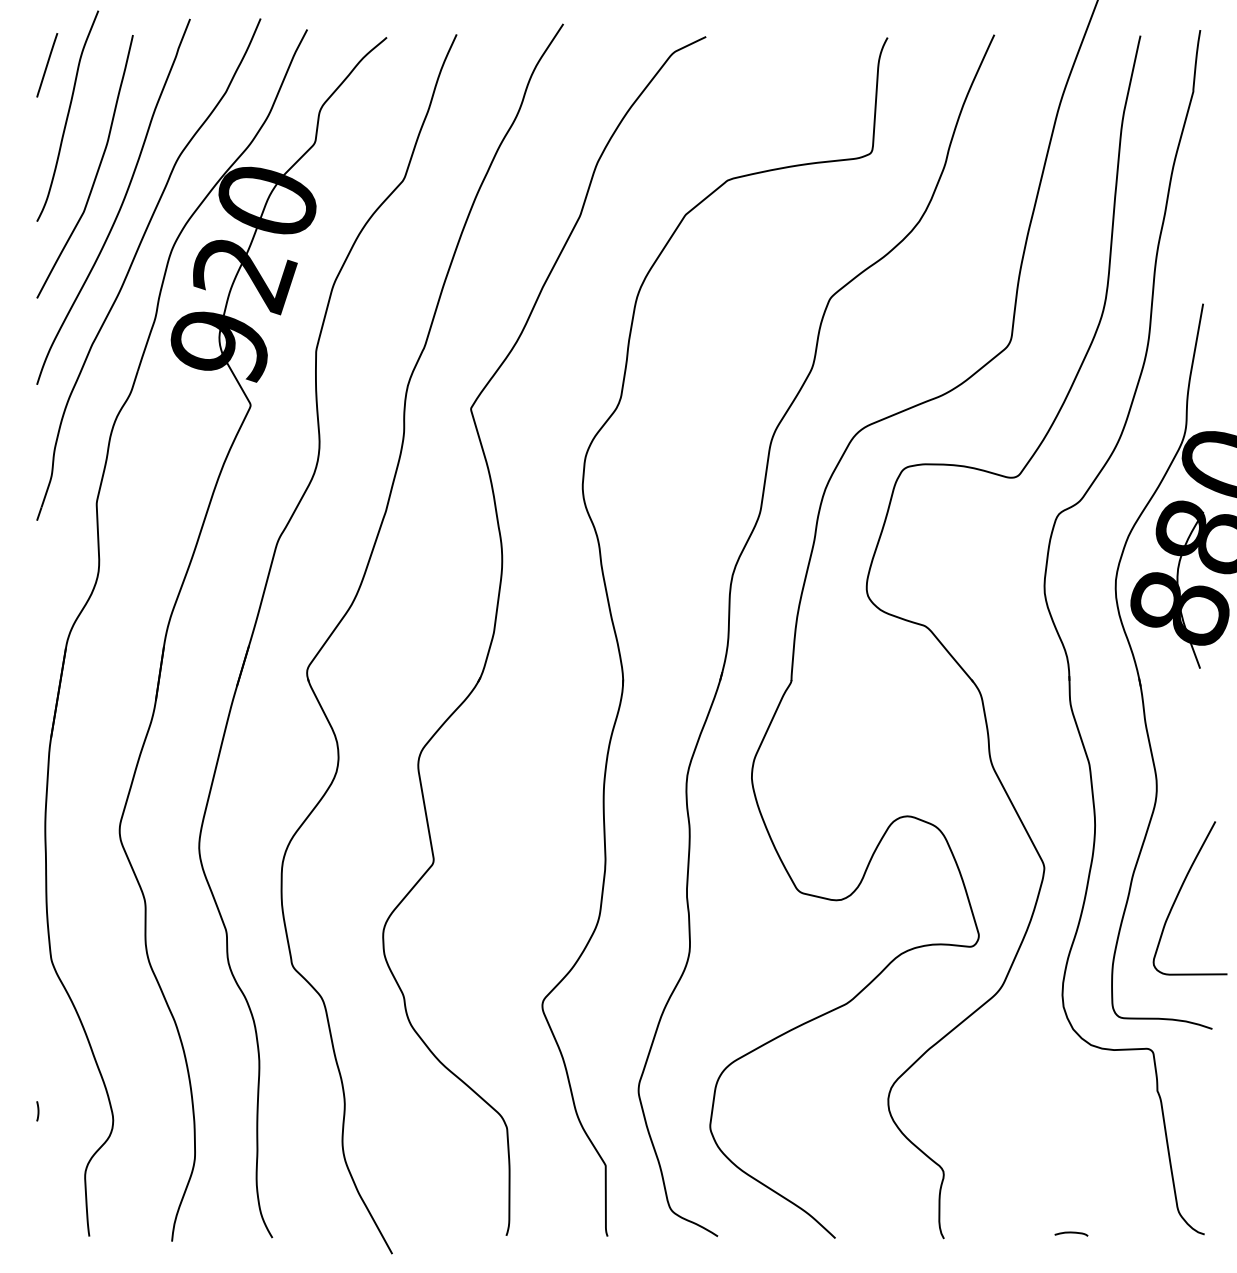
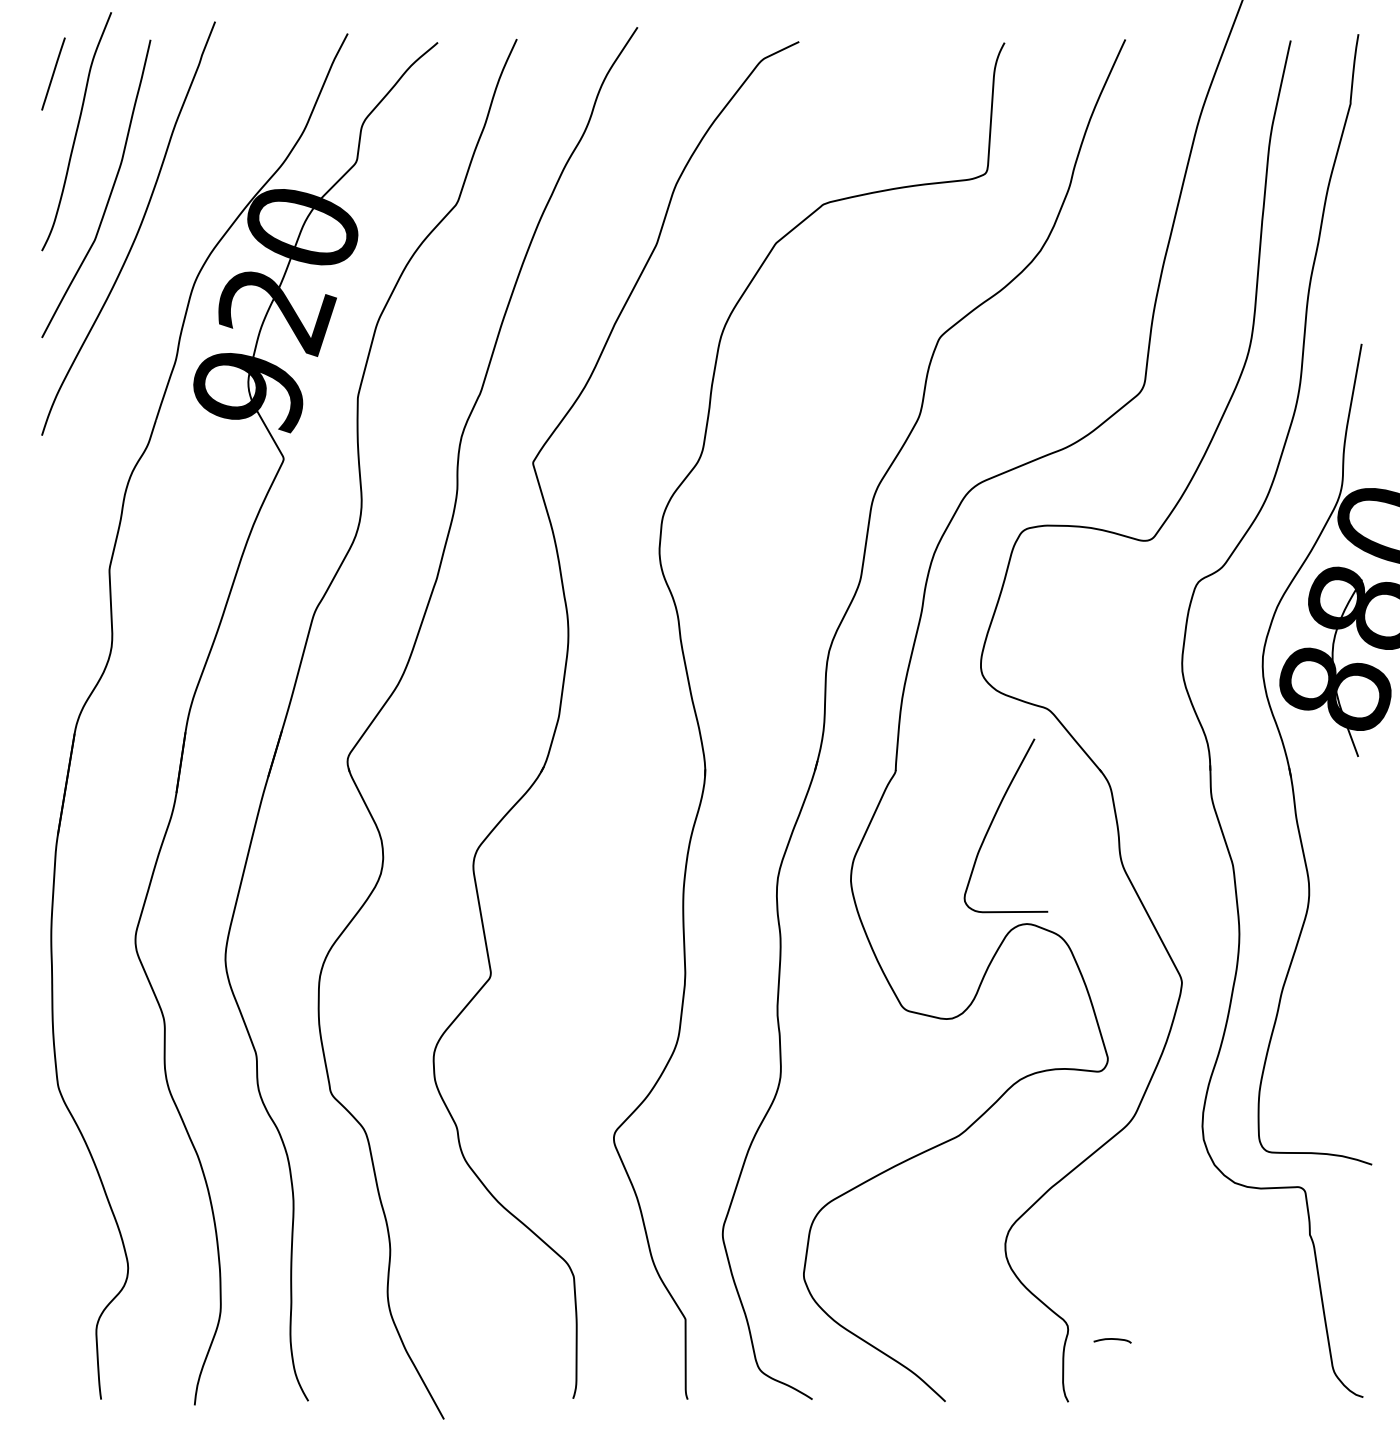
part: (132, 263) -> (150, 298), removed
curve: (1180, 892) -> (994, 819), moved
line: (37, 1110) -> (42, 1257), removed
curve: (1071, 1232) -> (1112, 1339), moved

